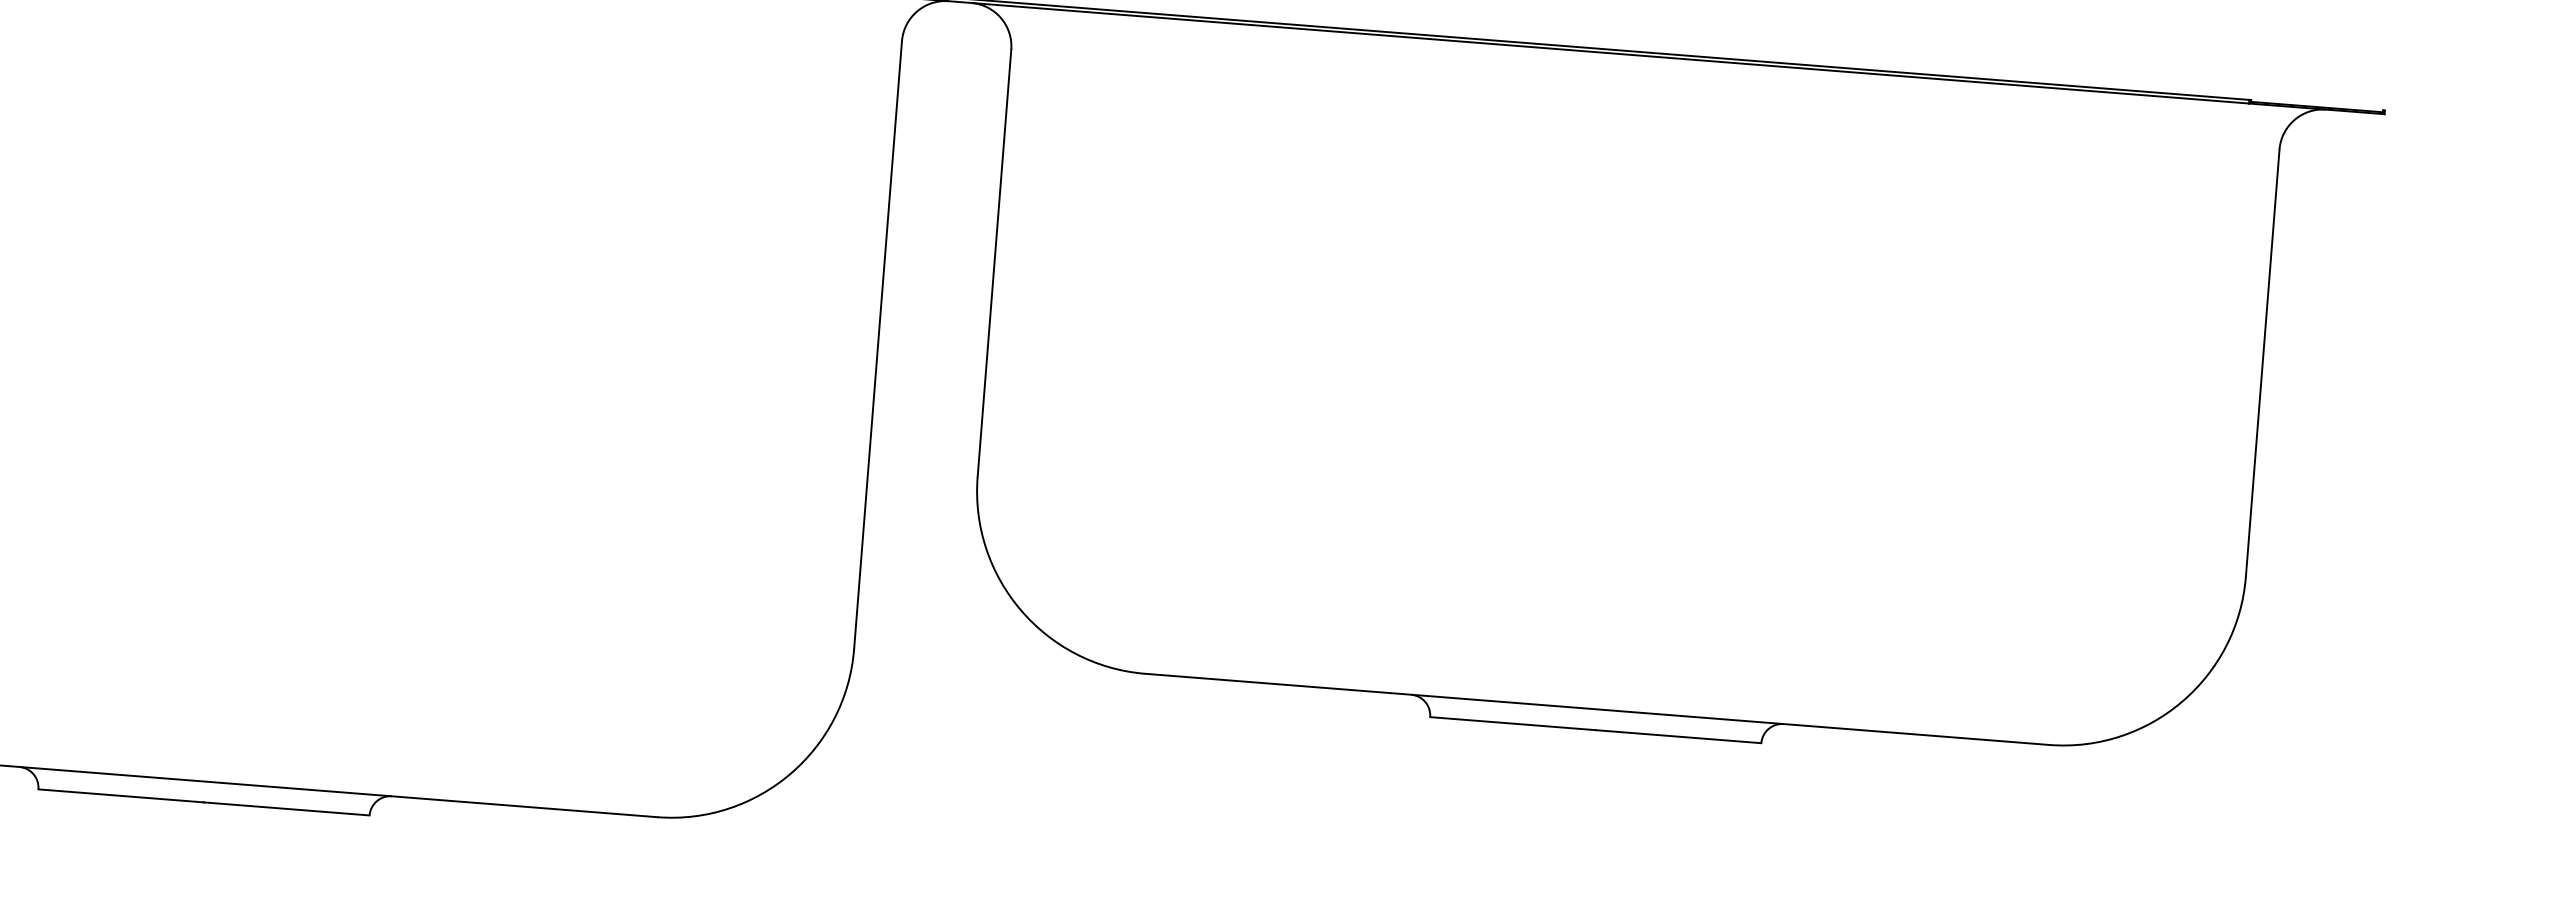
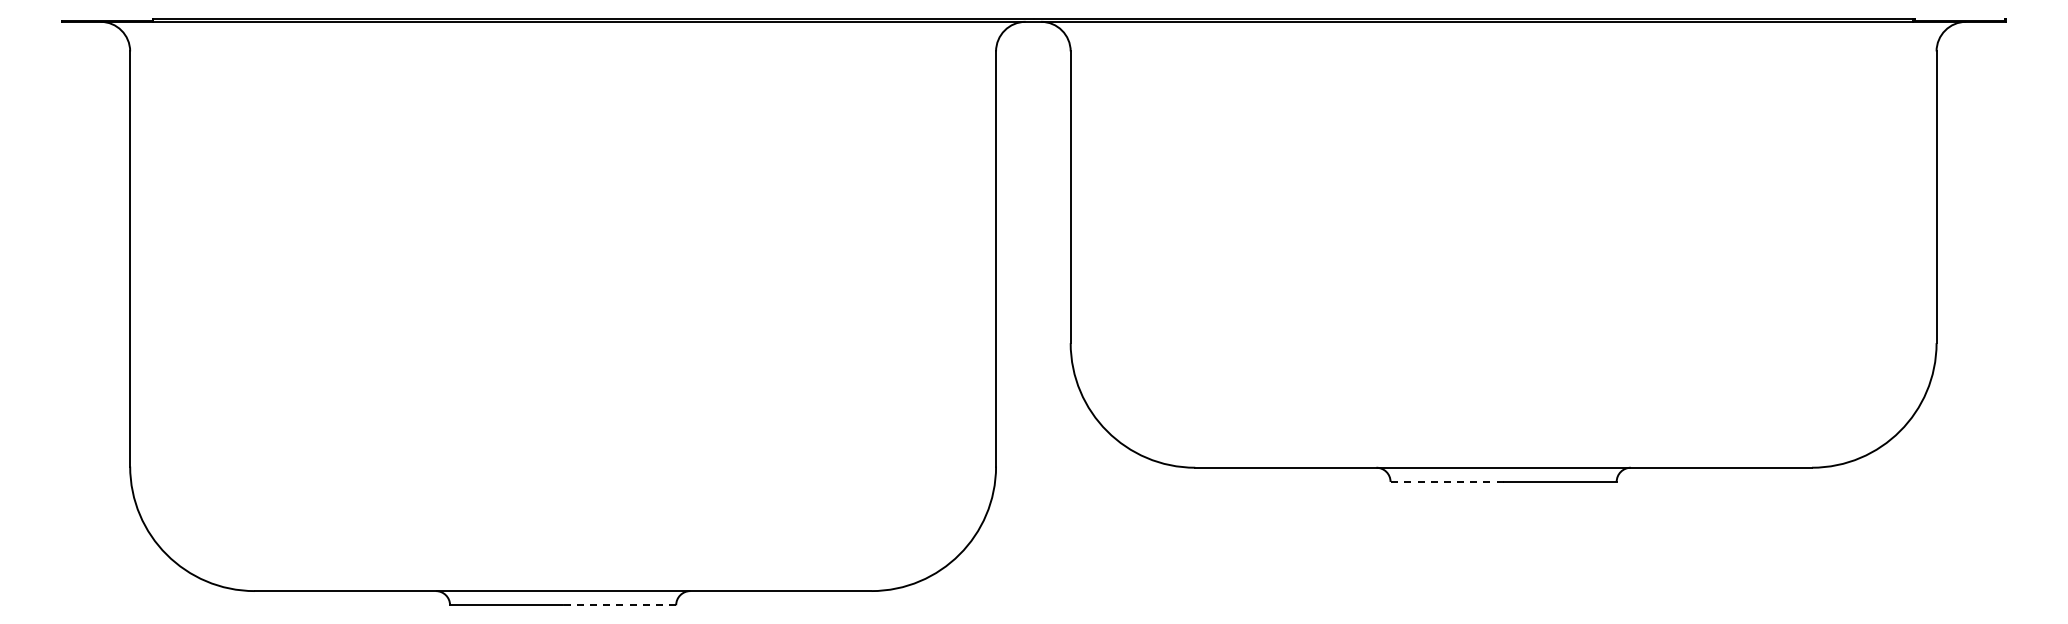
line: (1512, 722) -> (1446, 481), solid -> dashed
line: (286, 809) -> (619, 605), solid -> dashed

